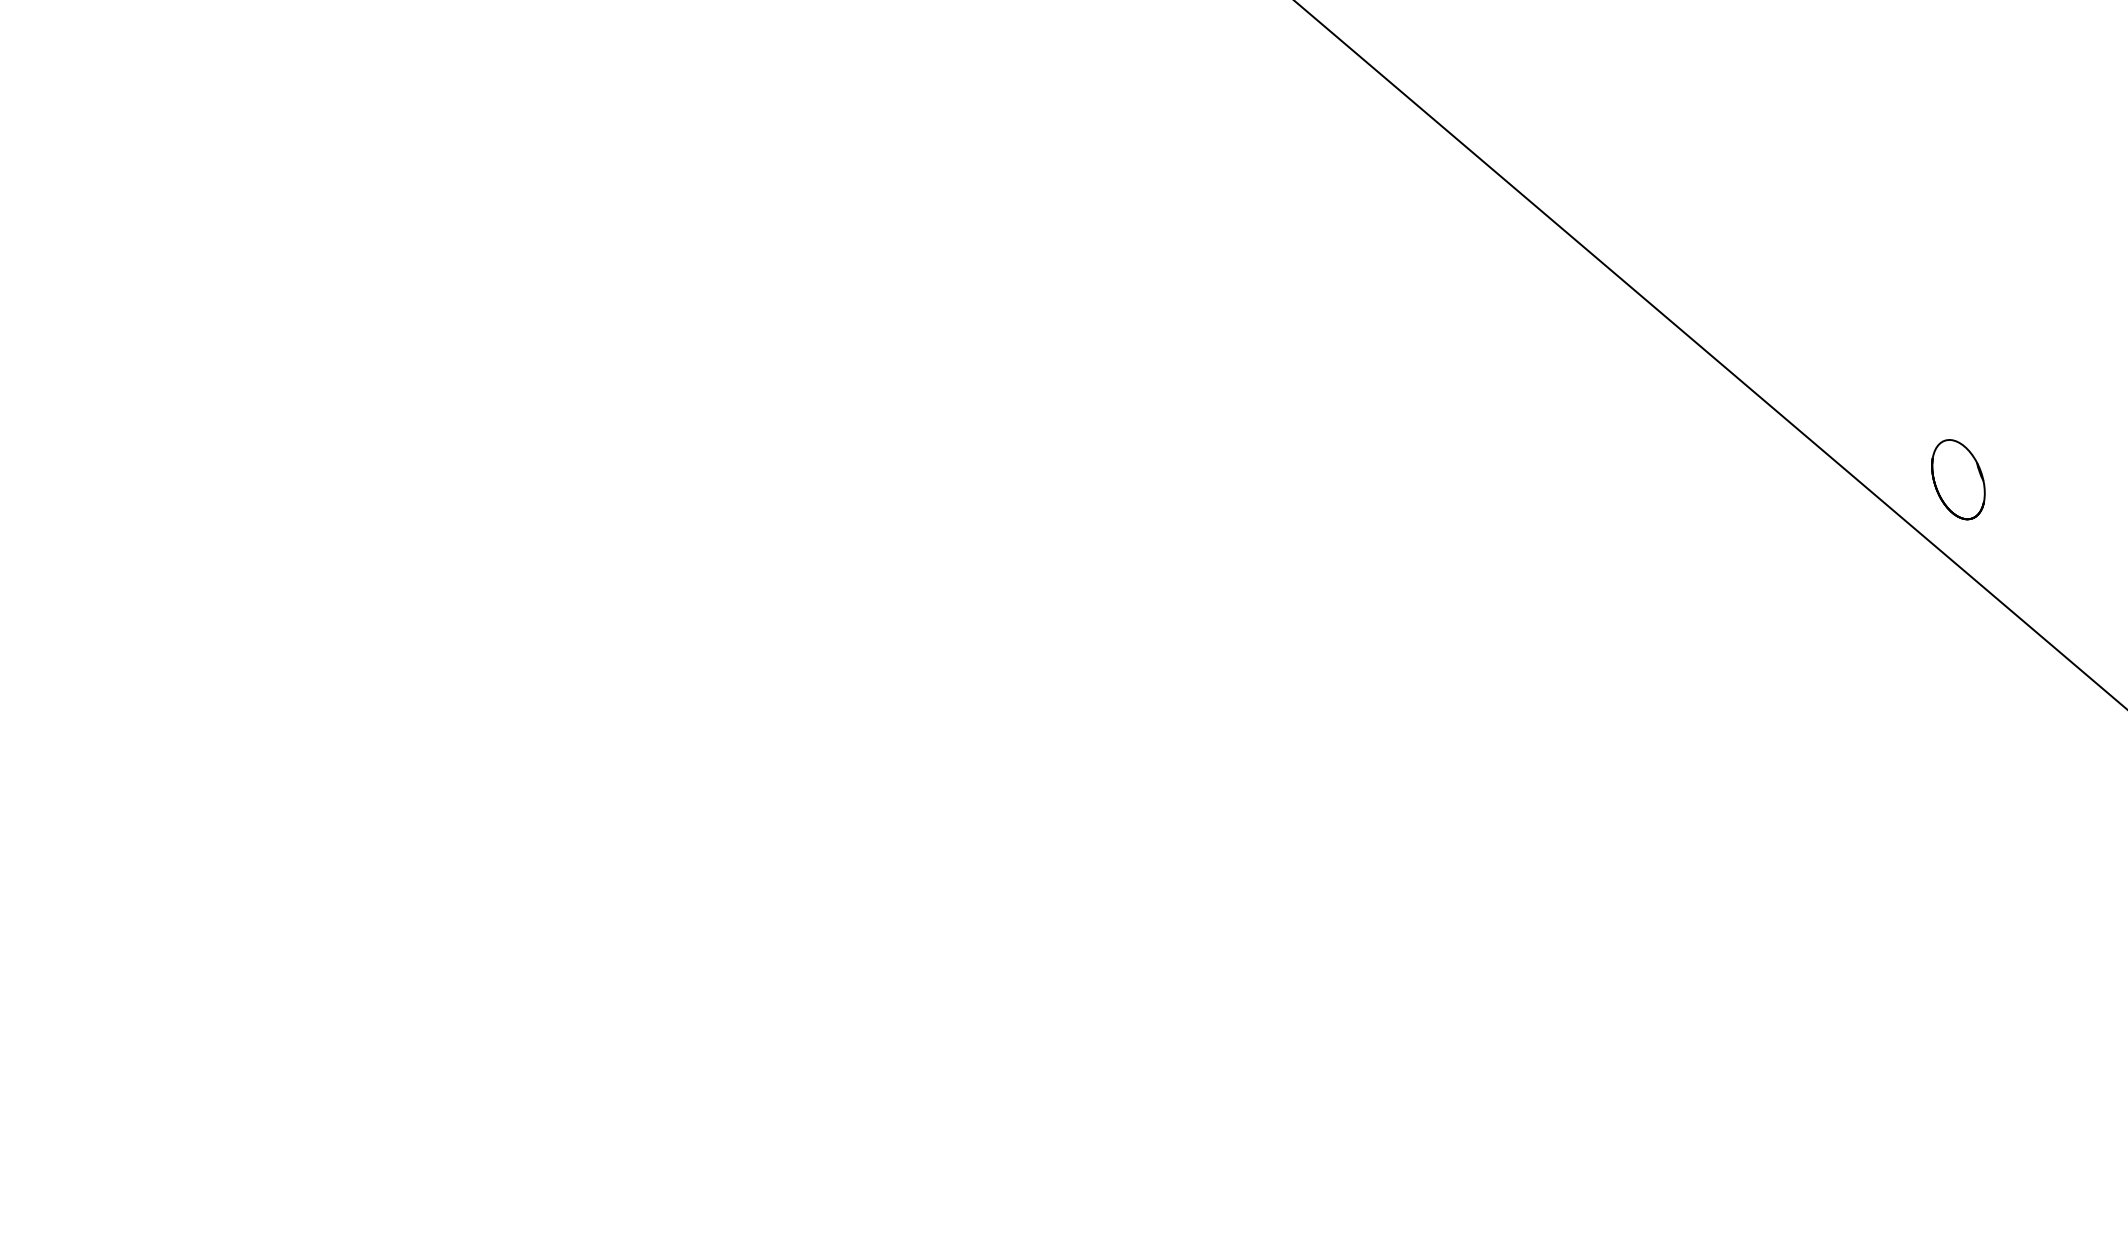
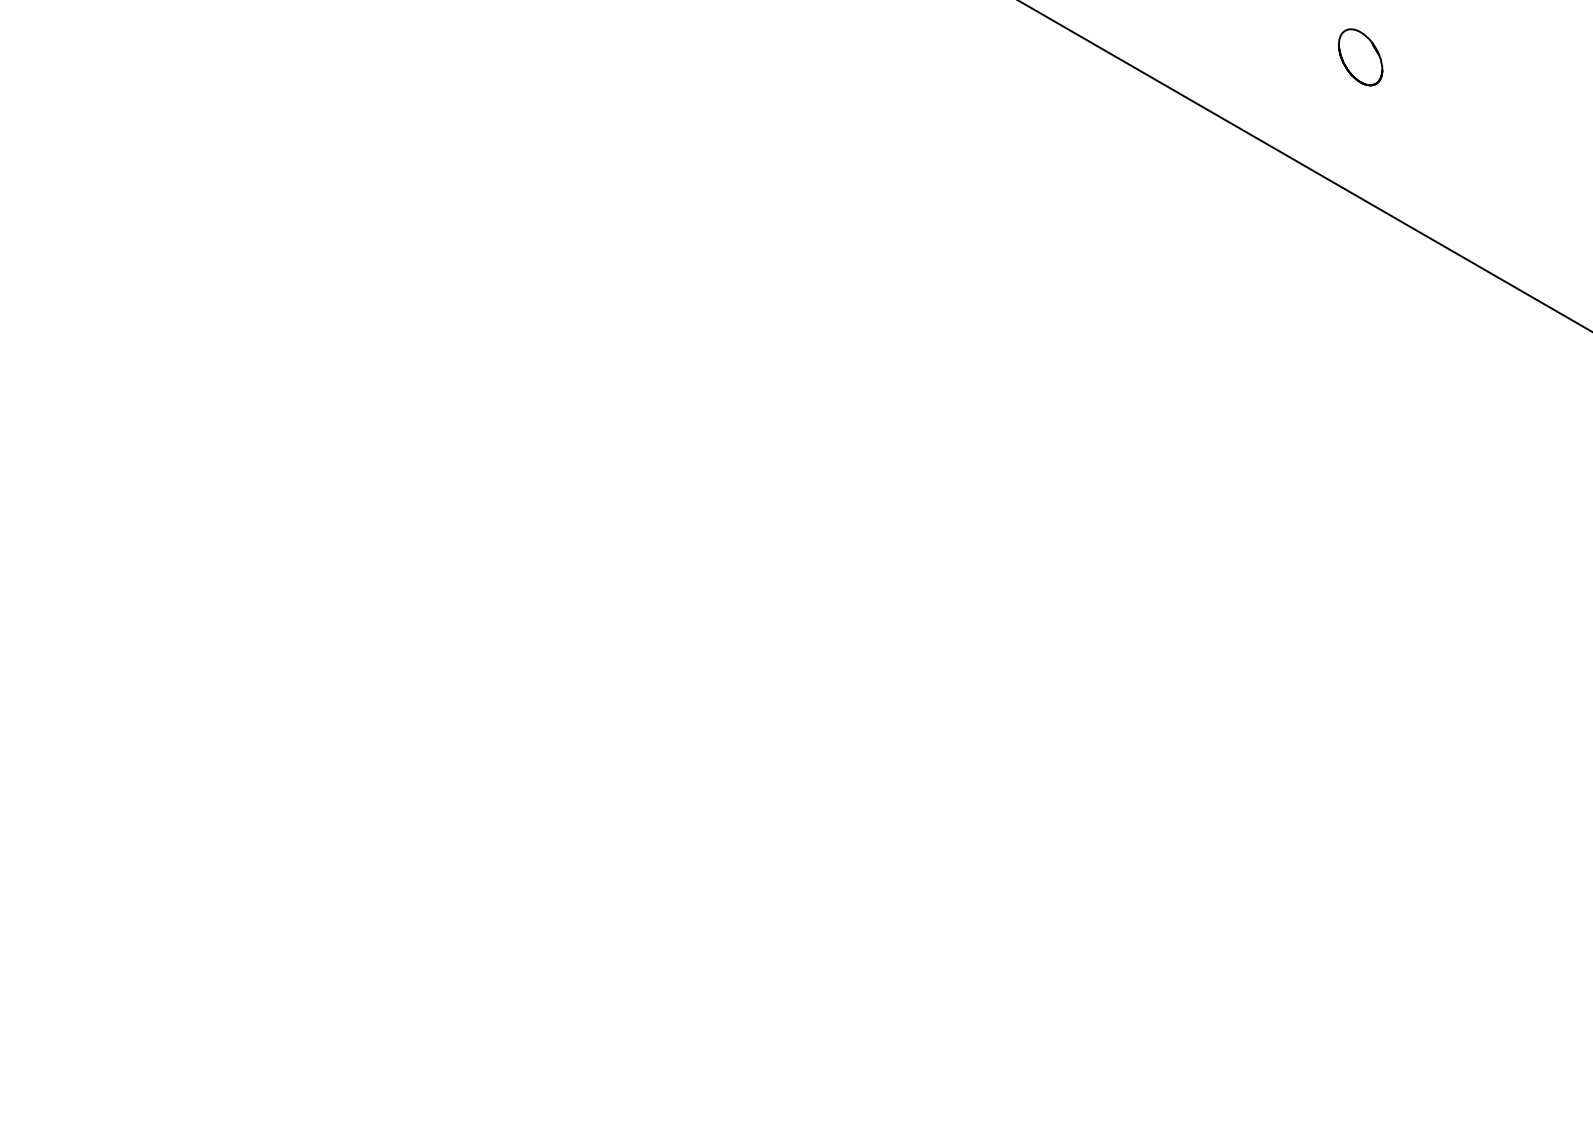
part: (1958, 479) -> (1360, 57), moved

